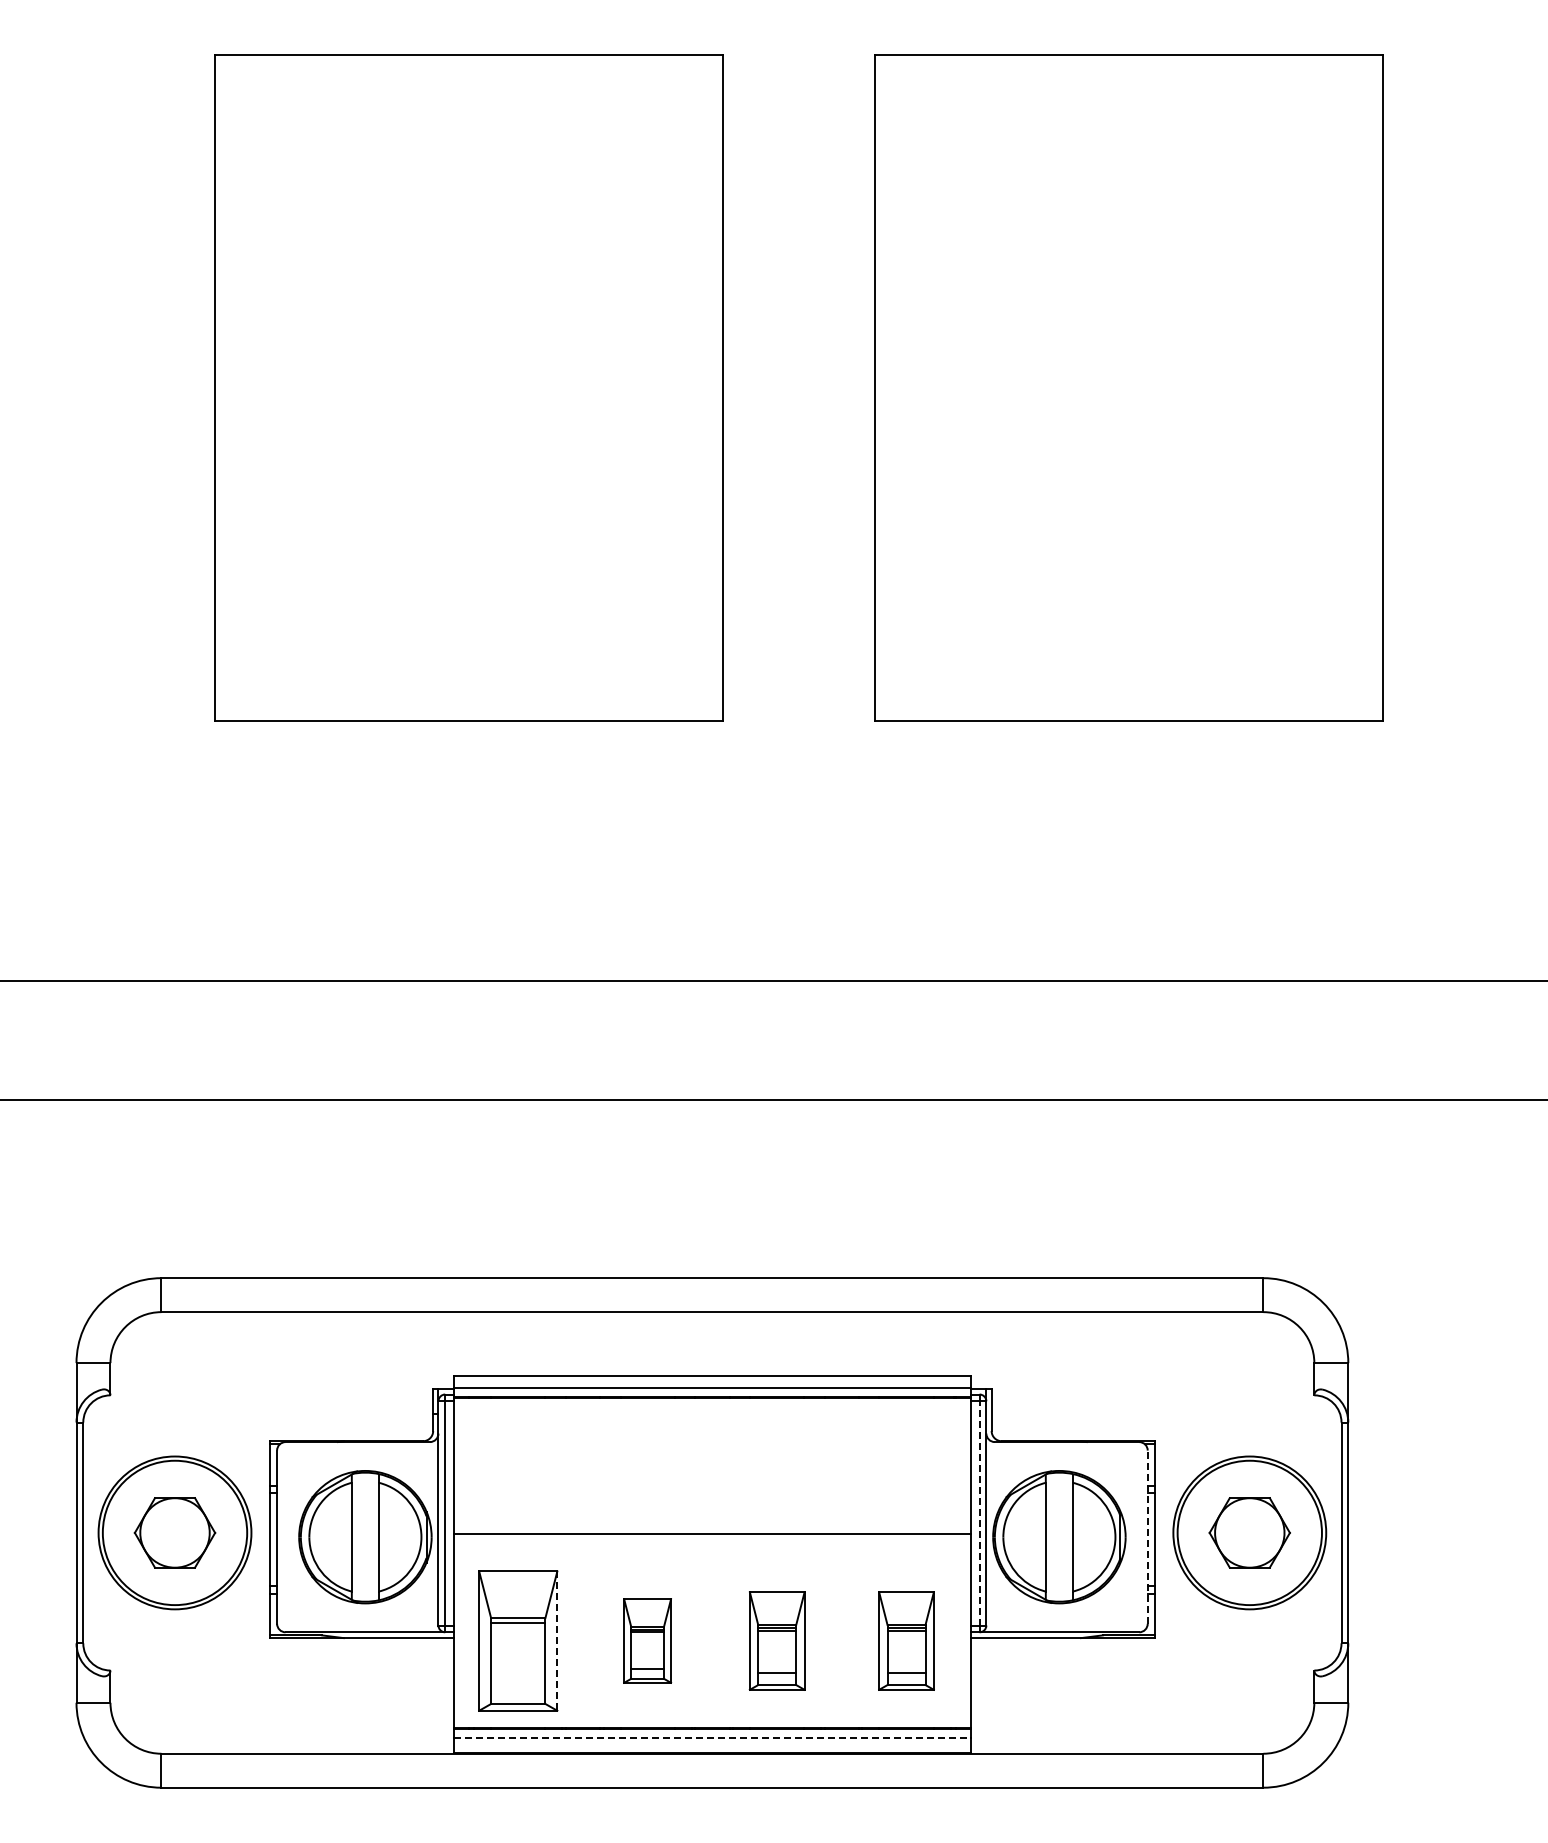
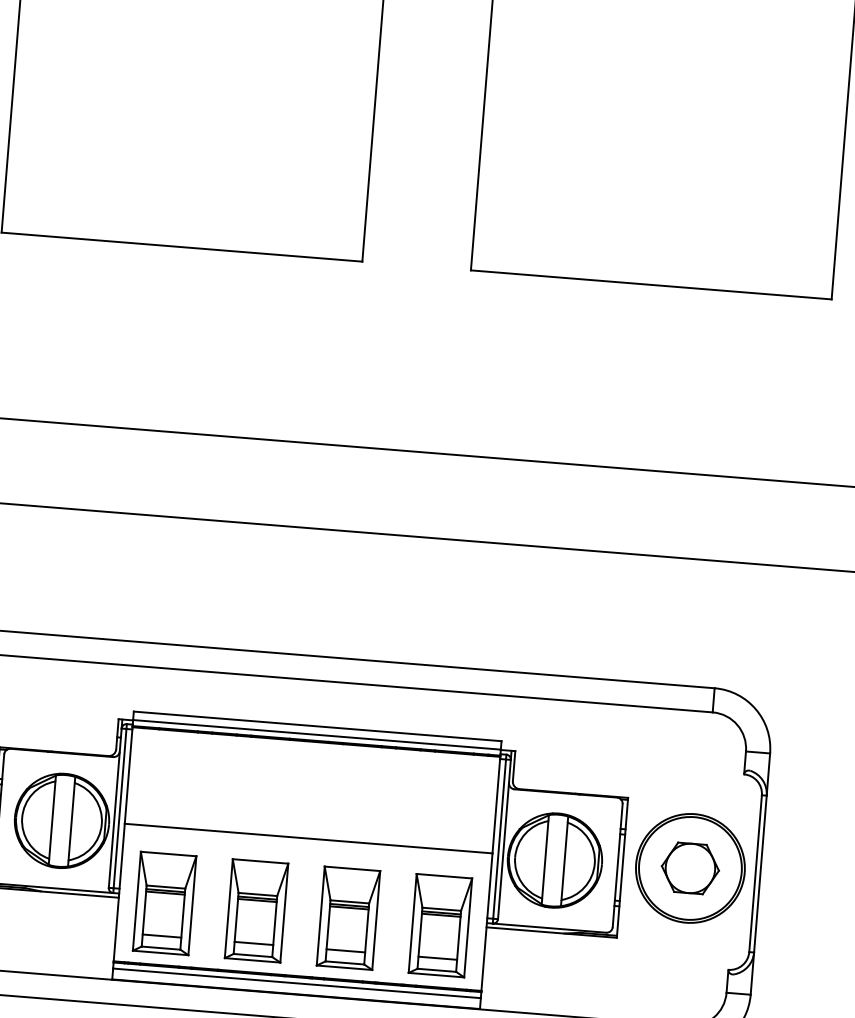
line: (979, 1512) -> (499, 838), dashed -> solid
line: (1147, 1537) -> (617, 865), dashed -> solid
line: (518, 1626) -> (165, 893), added
part: (647, 1640) -> (256, 910), size x1.67
part: (777, 1640) -> (348, 917), size x1.43
part: (906, 1640) -> (440, 925), size x1.43
line: (557, 1641) -> (192, 906), dashed -> solid
line: (518, 1686) -> (162, 935), added
line: (712, 1737) -> (297, 983), dashed -> solid

